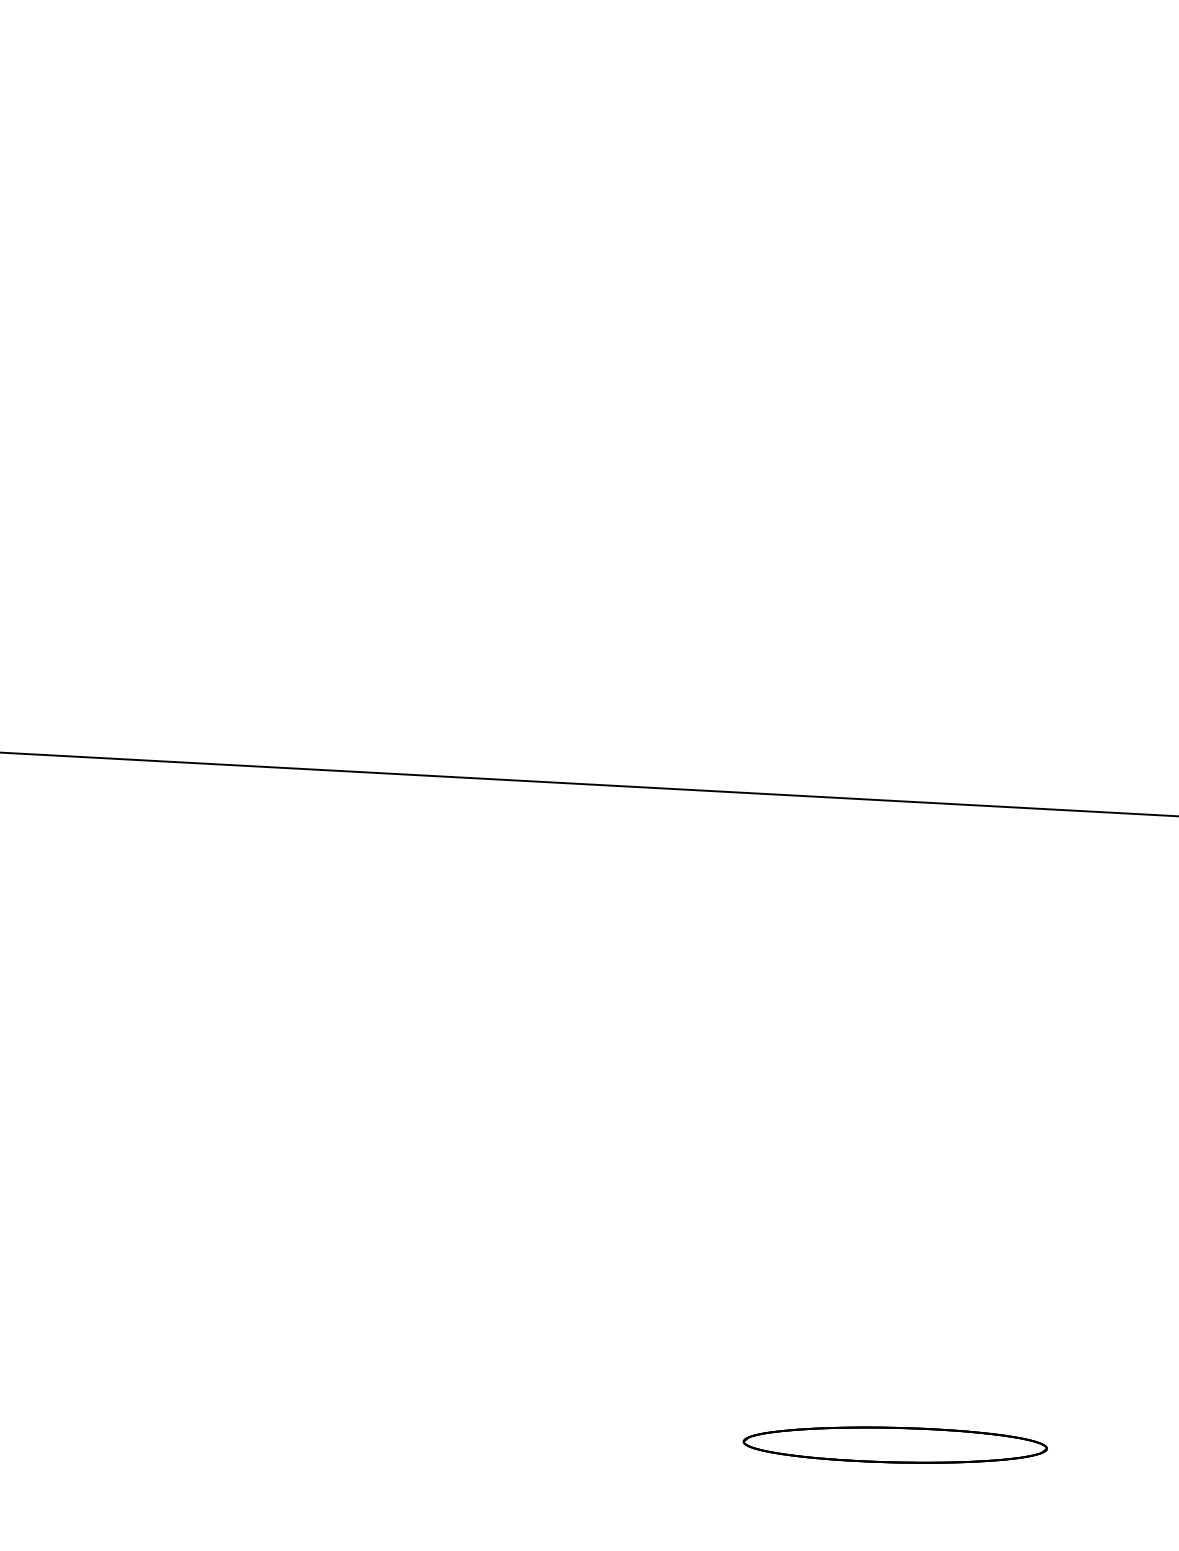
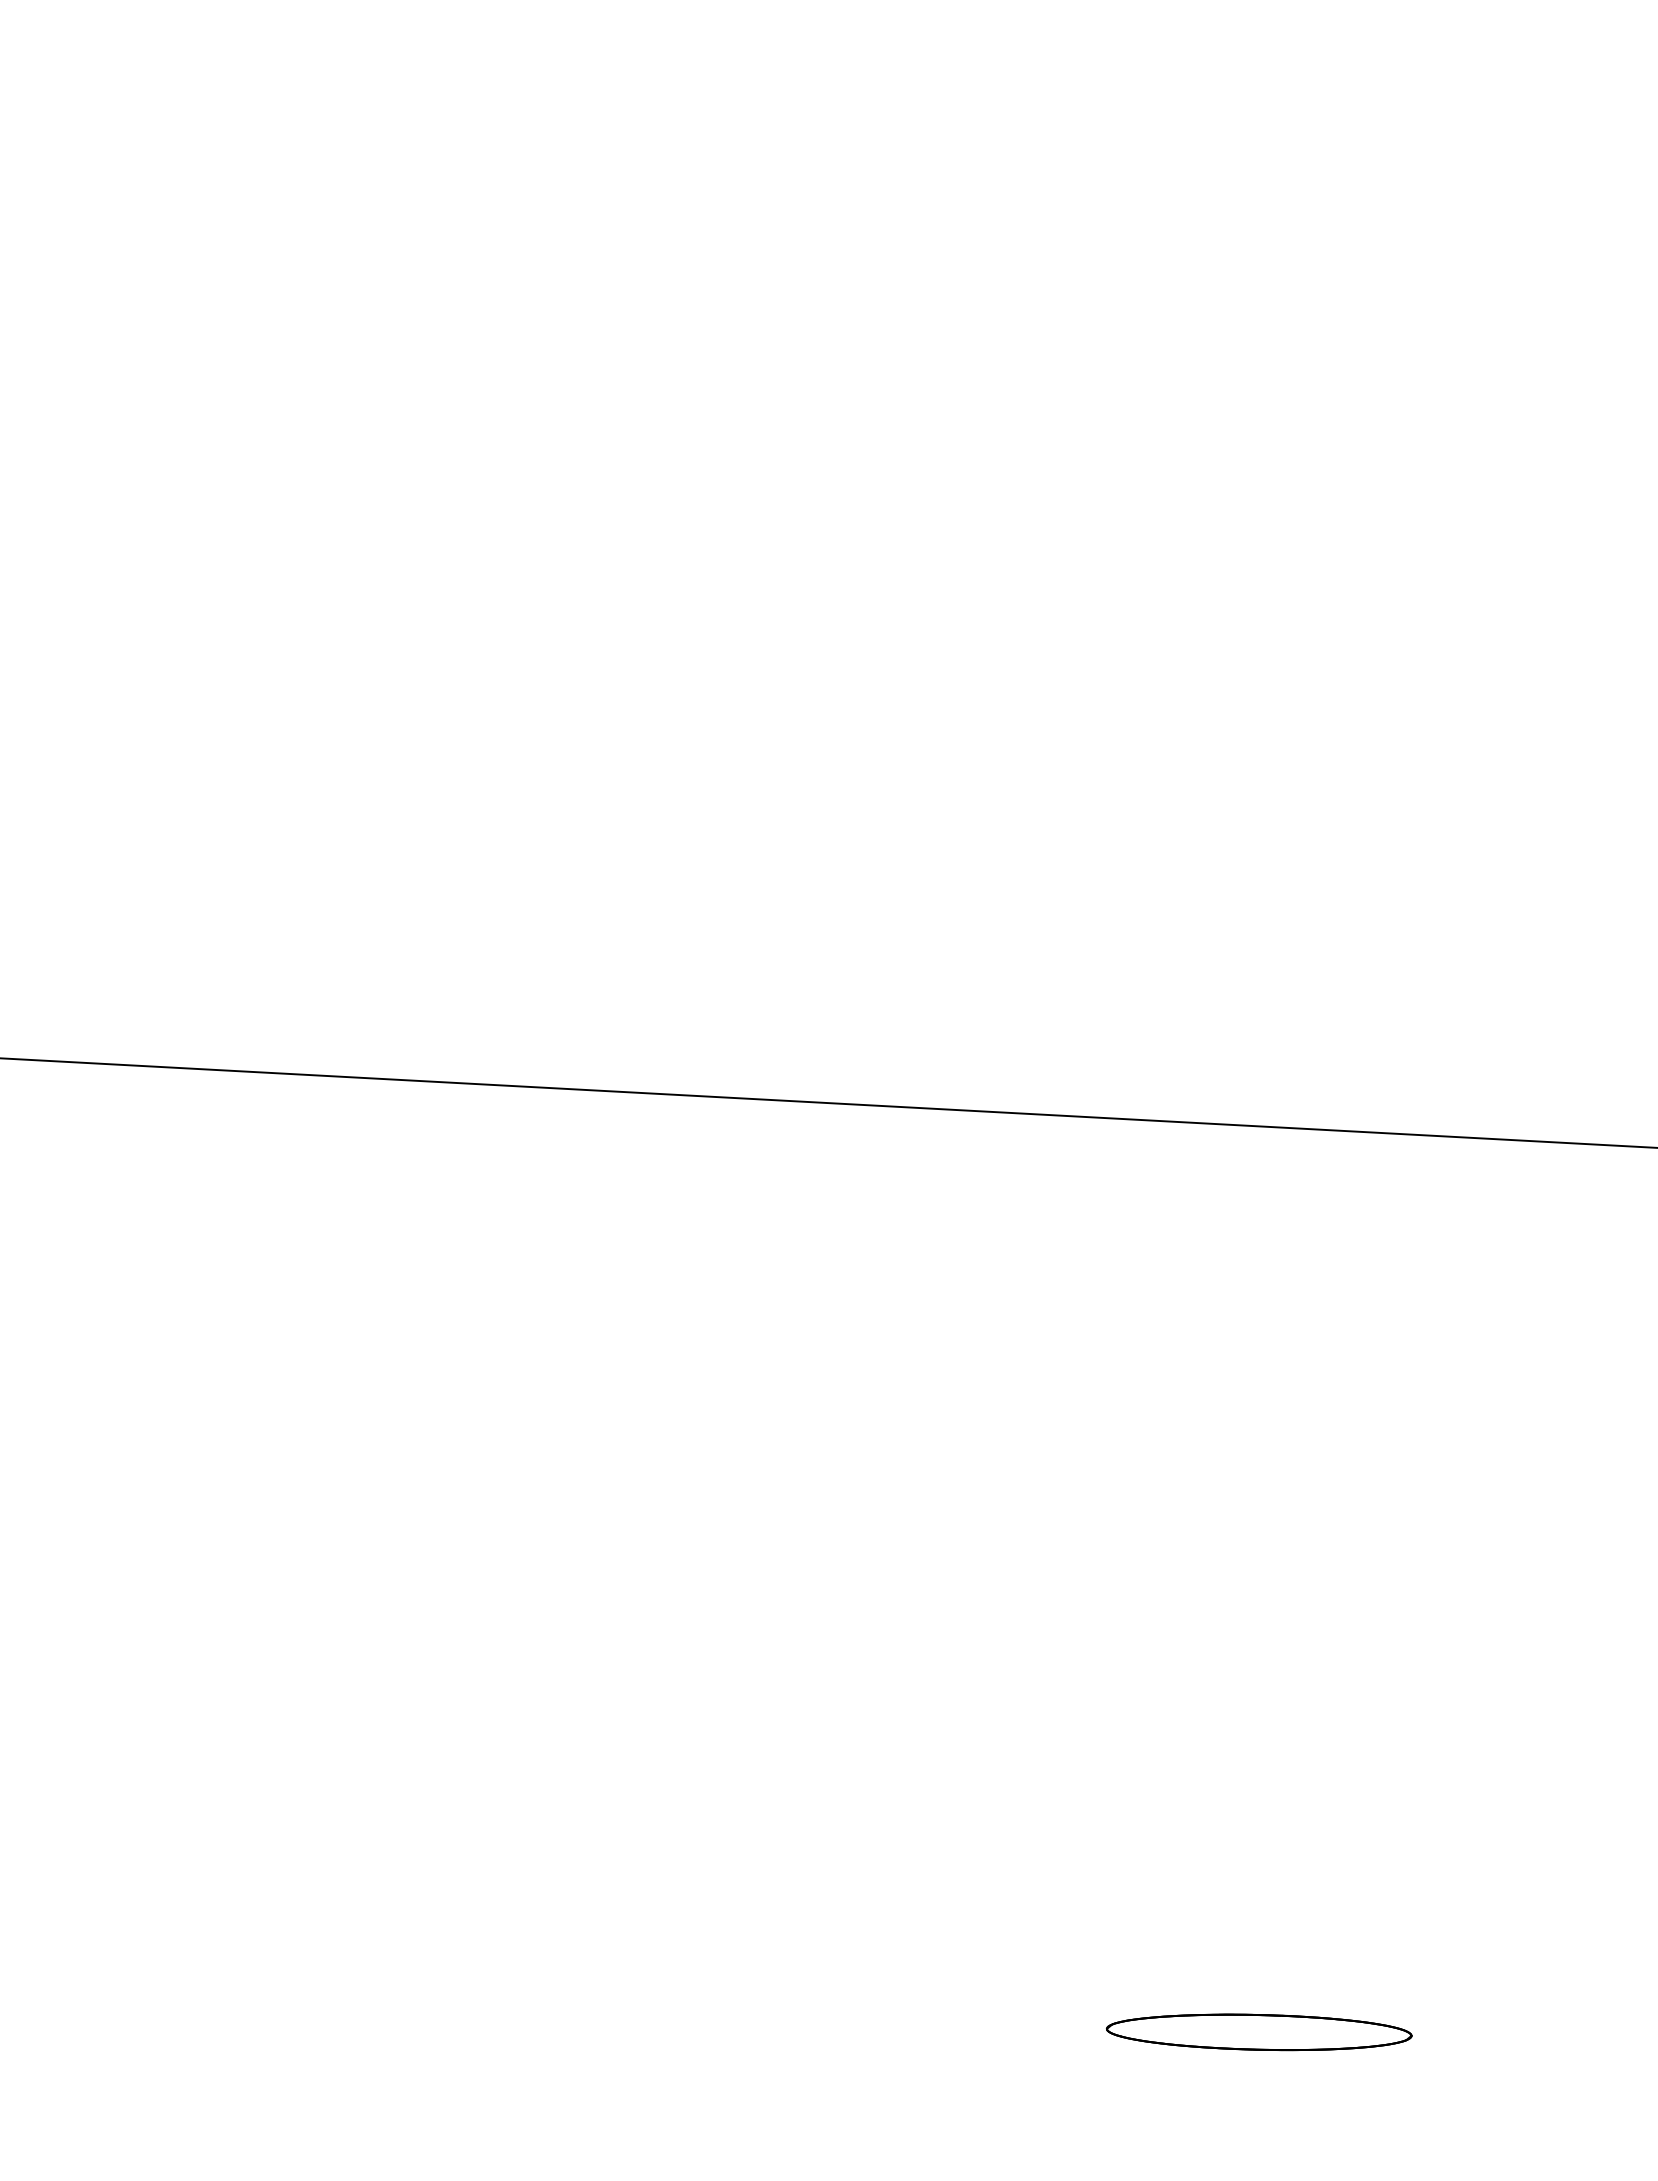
part: (895, 1445) -> (1259, 2032), size x0.71

